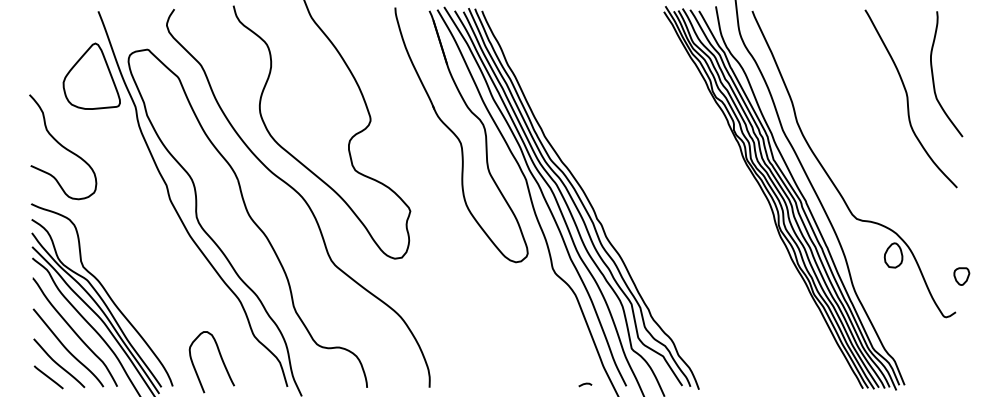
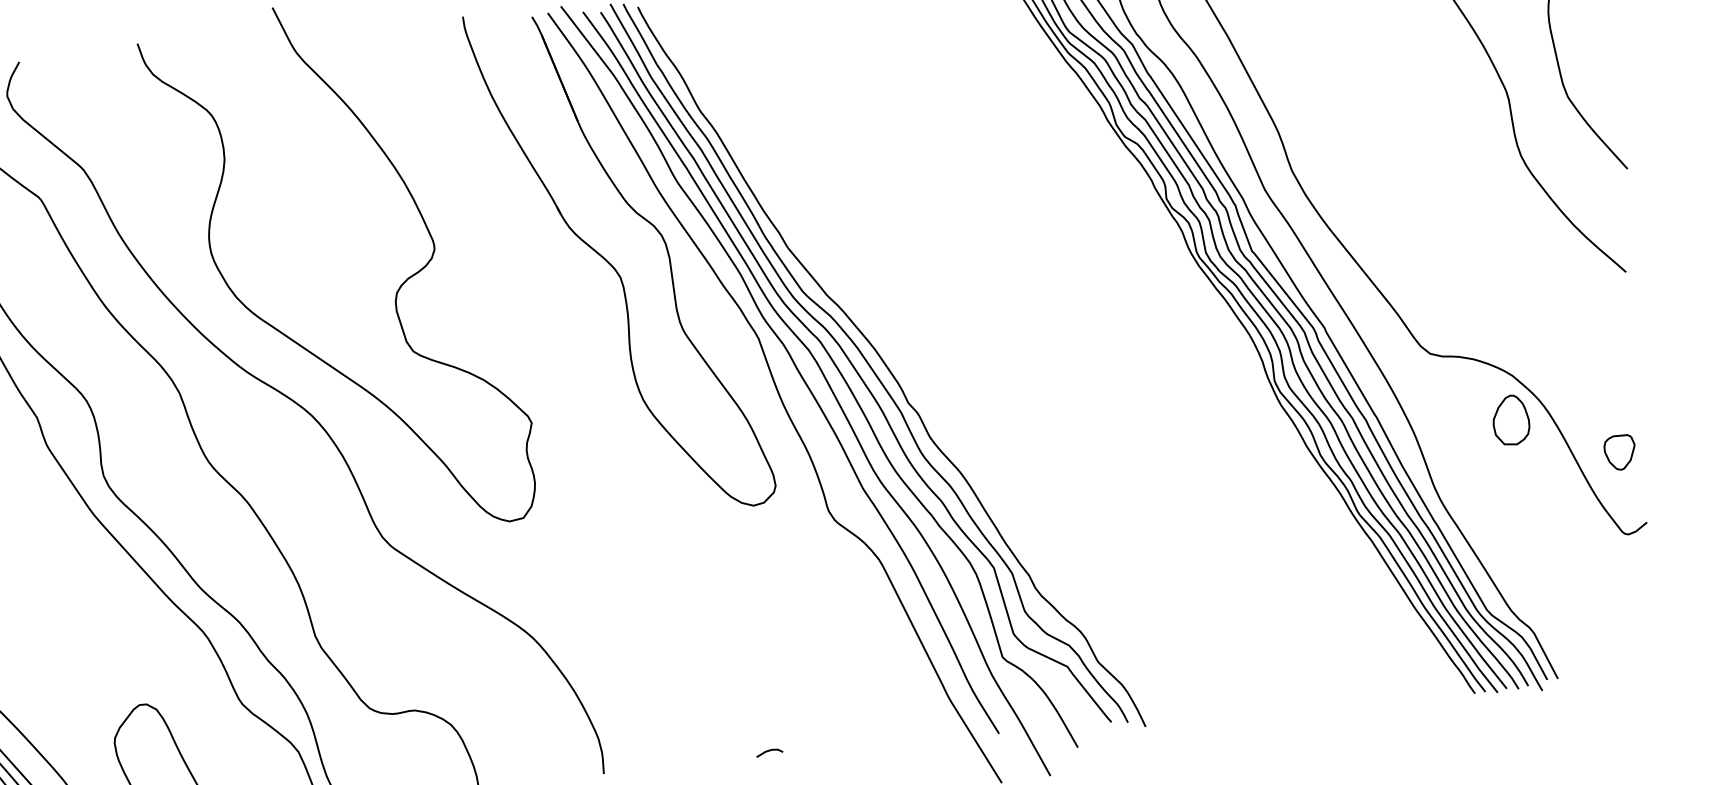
part: (961, 276) -> (1619, 452), moved
line: (585, 384) -> (769, 751), moved

